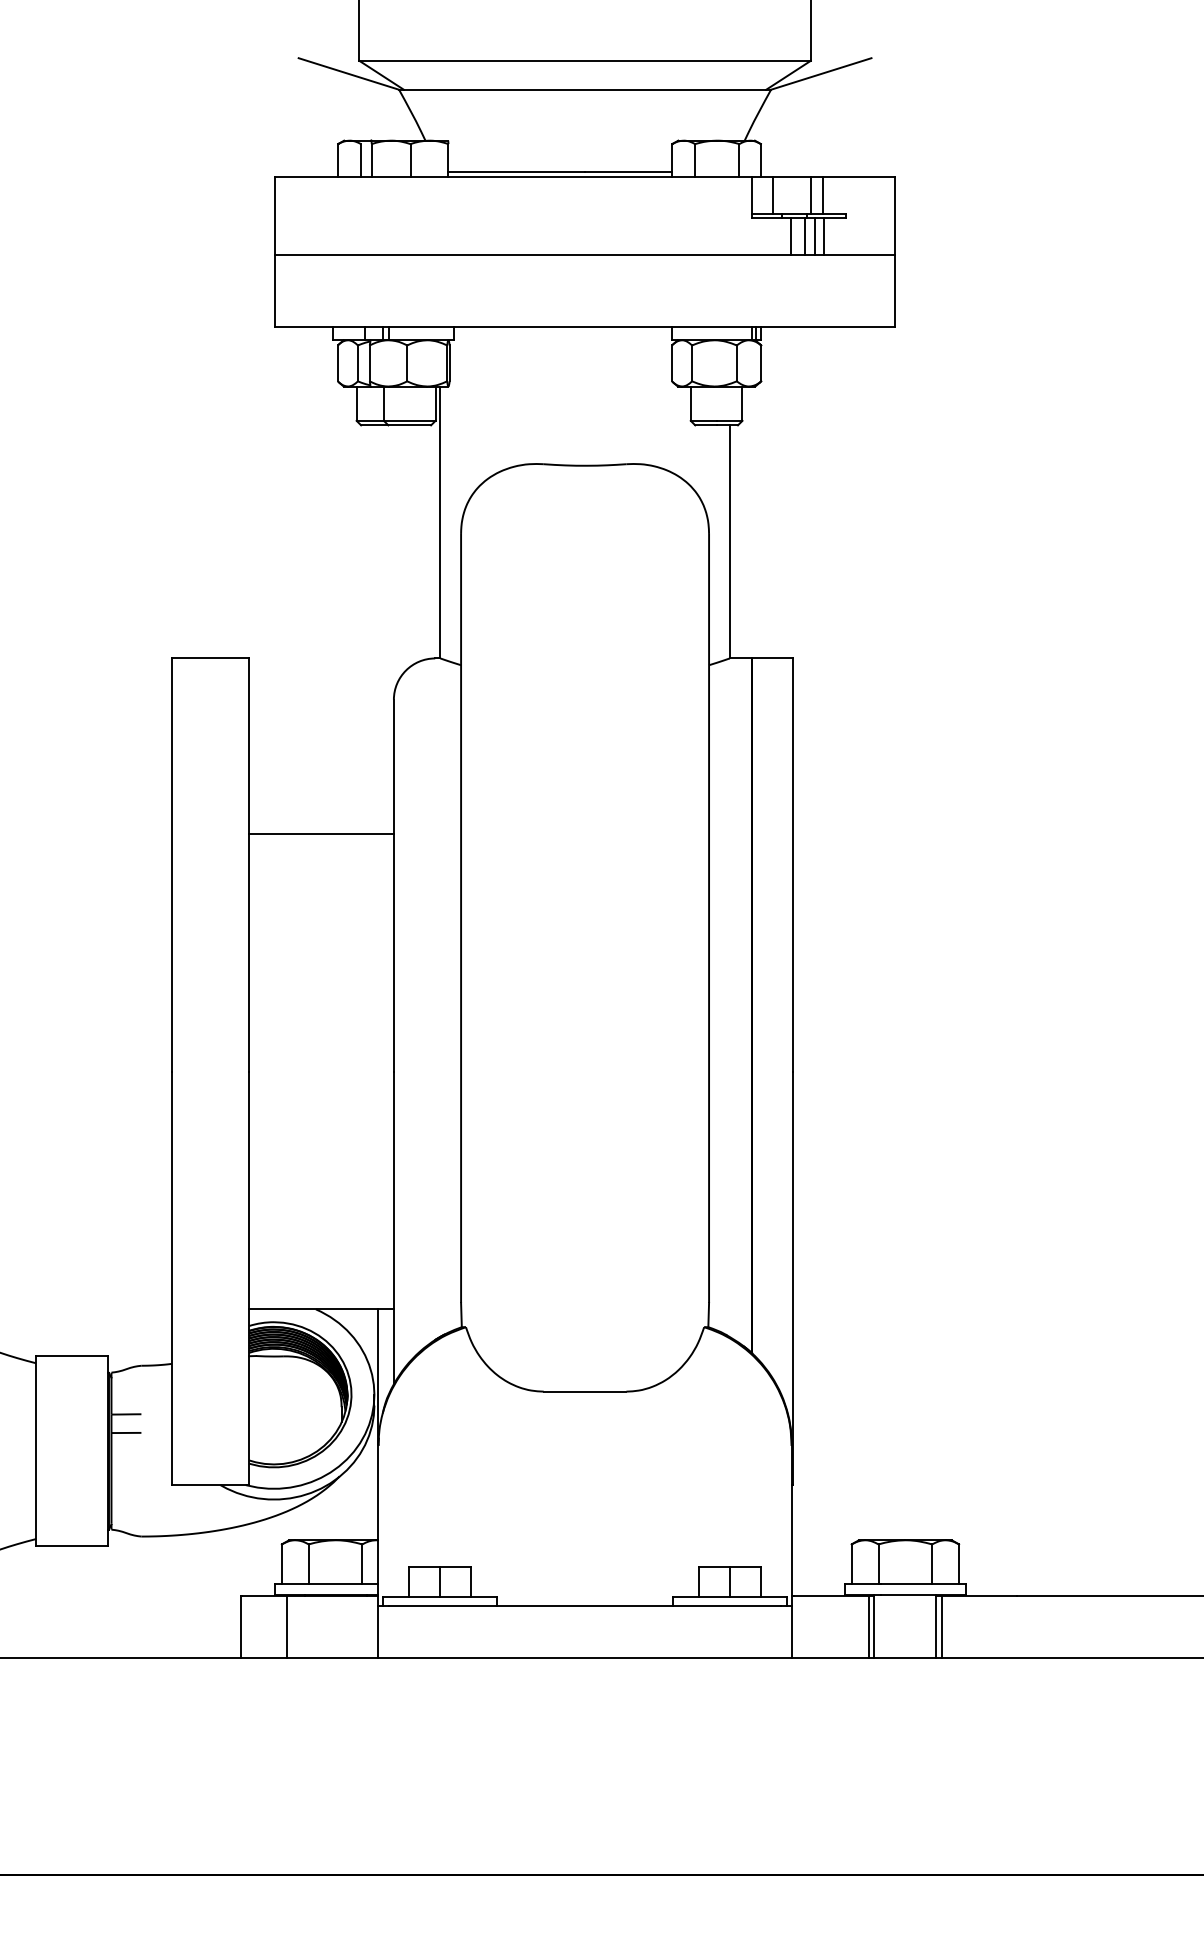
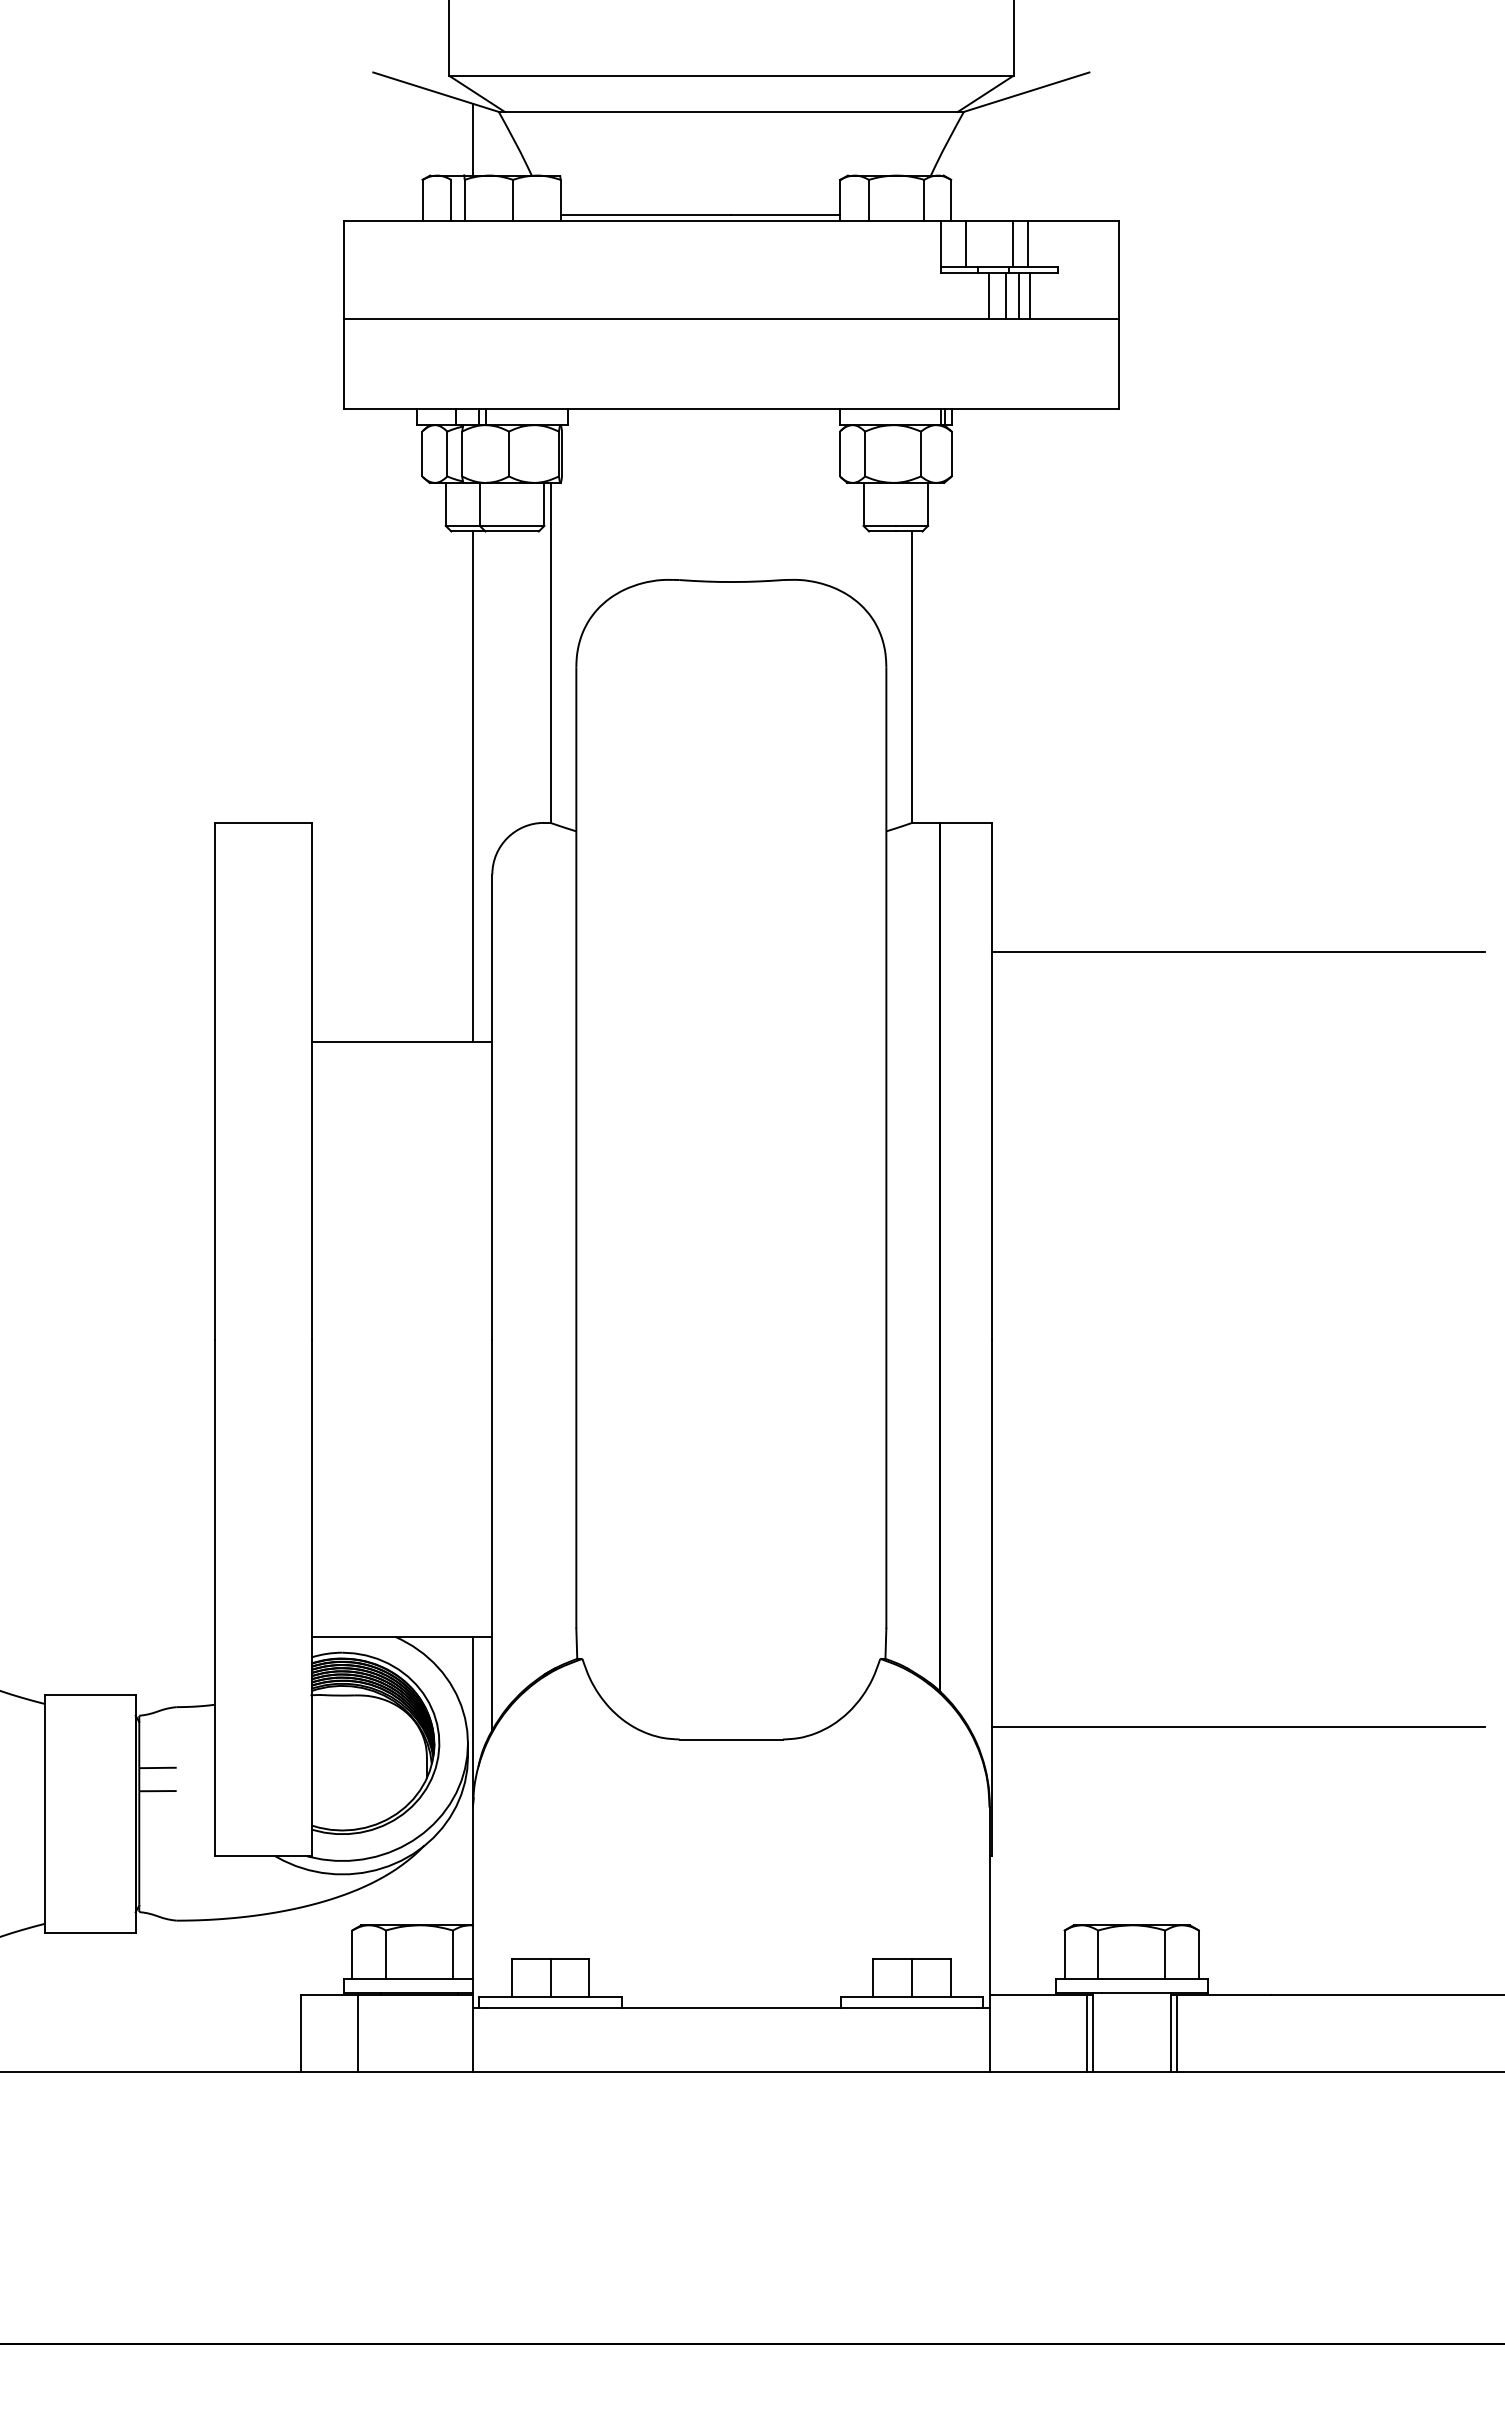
line: (378, 111) -> (473, 139), added
line: (378, 629) -> (473, 786), added
line: (990, 762) -> (1238, 952), added
line: (990, 1382) -> (1238, 1727), added

